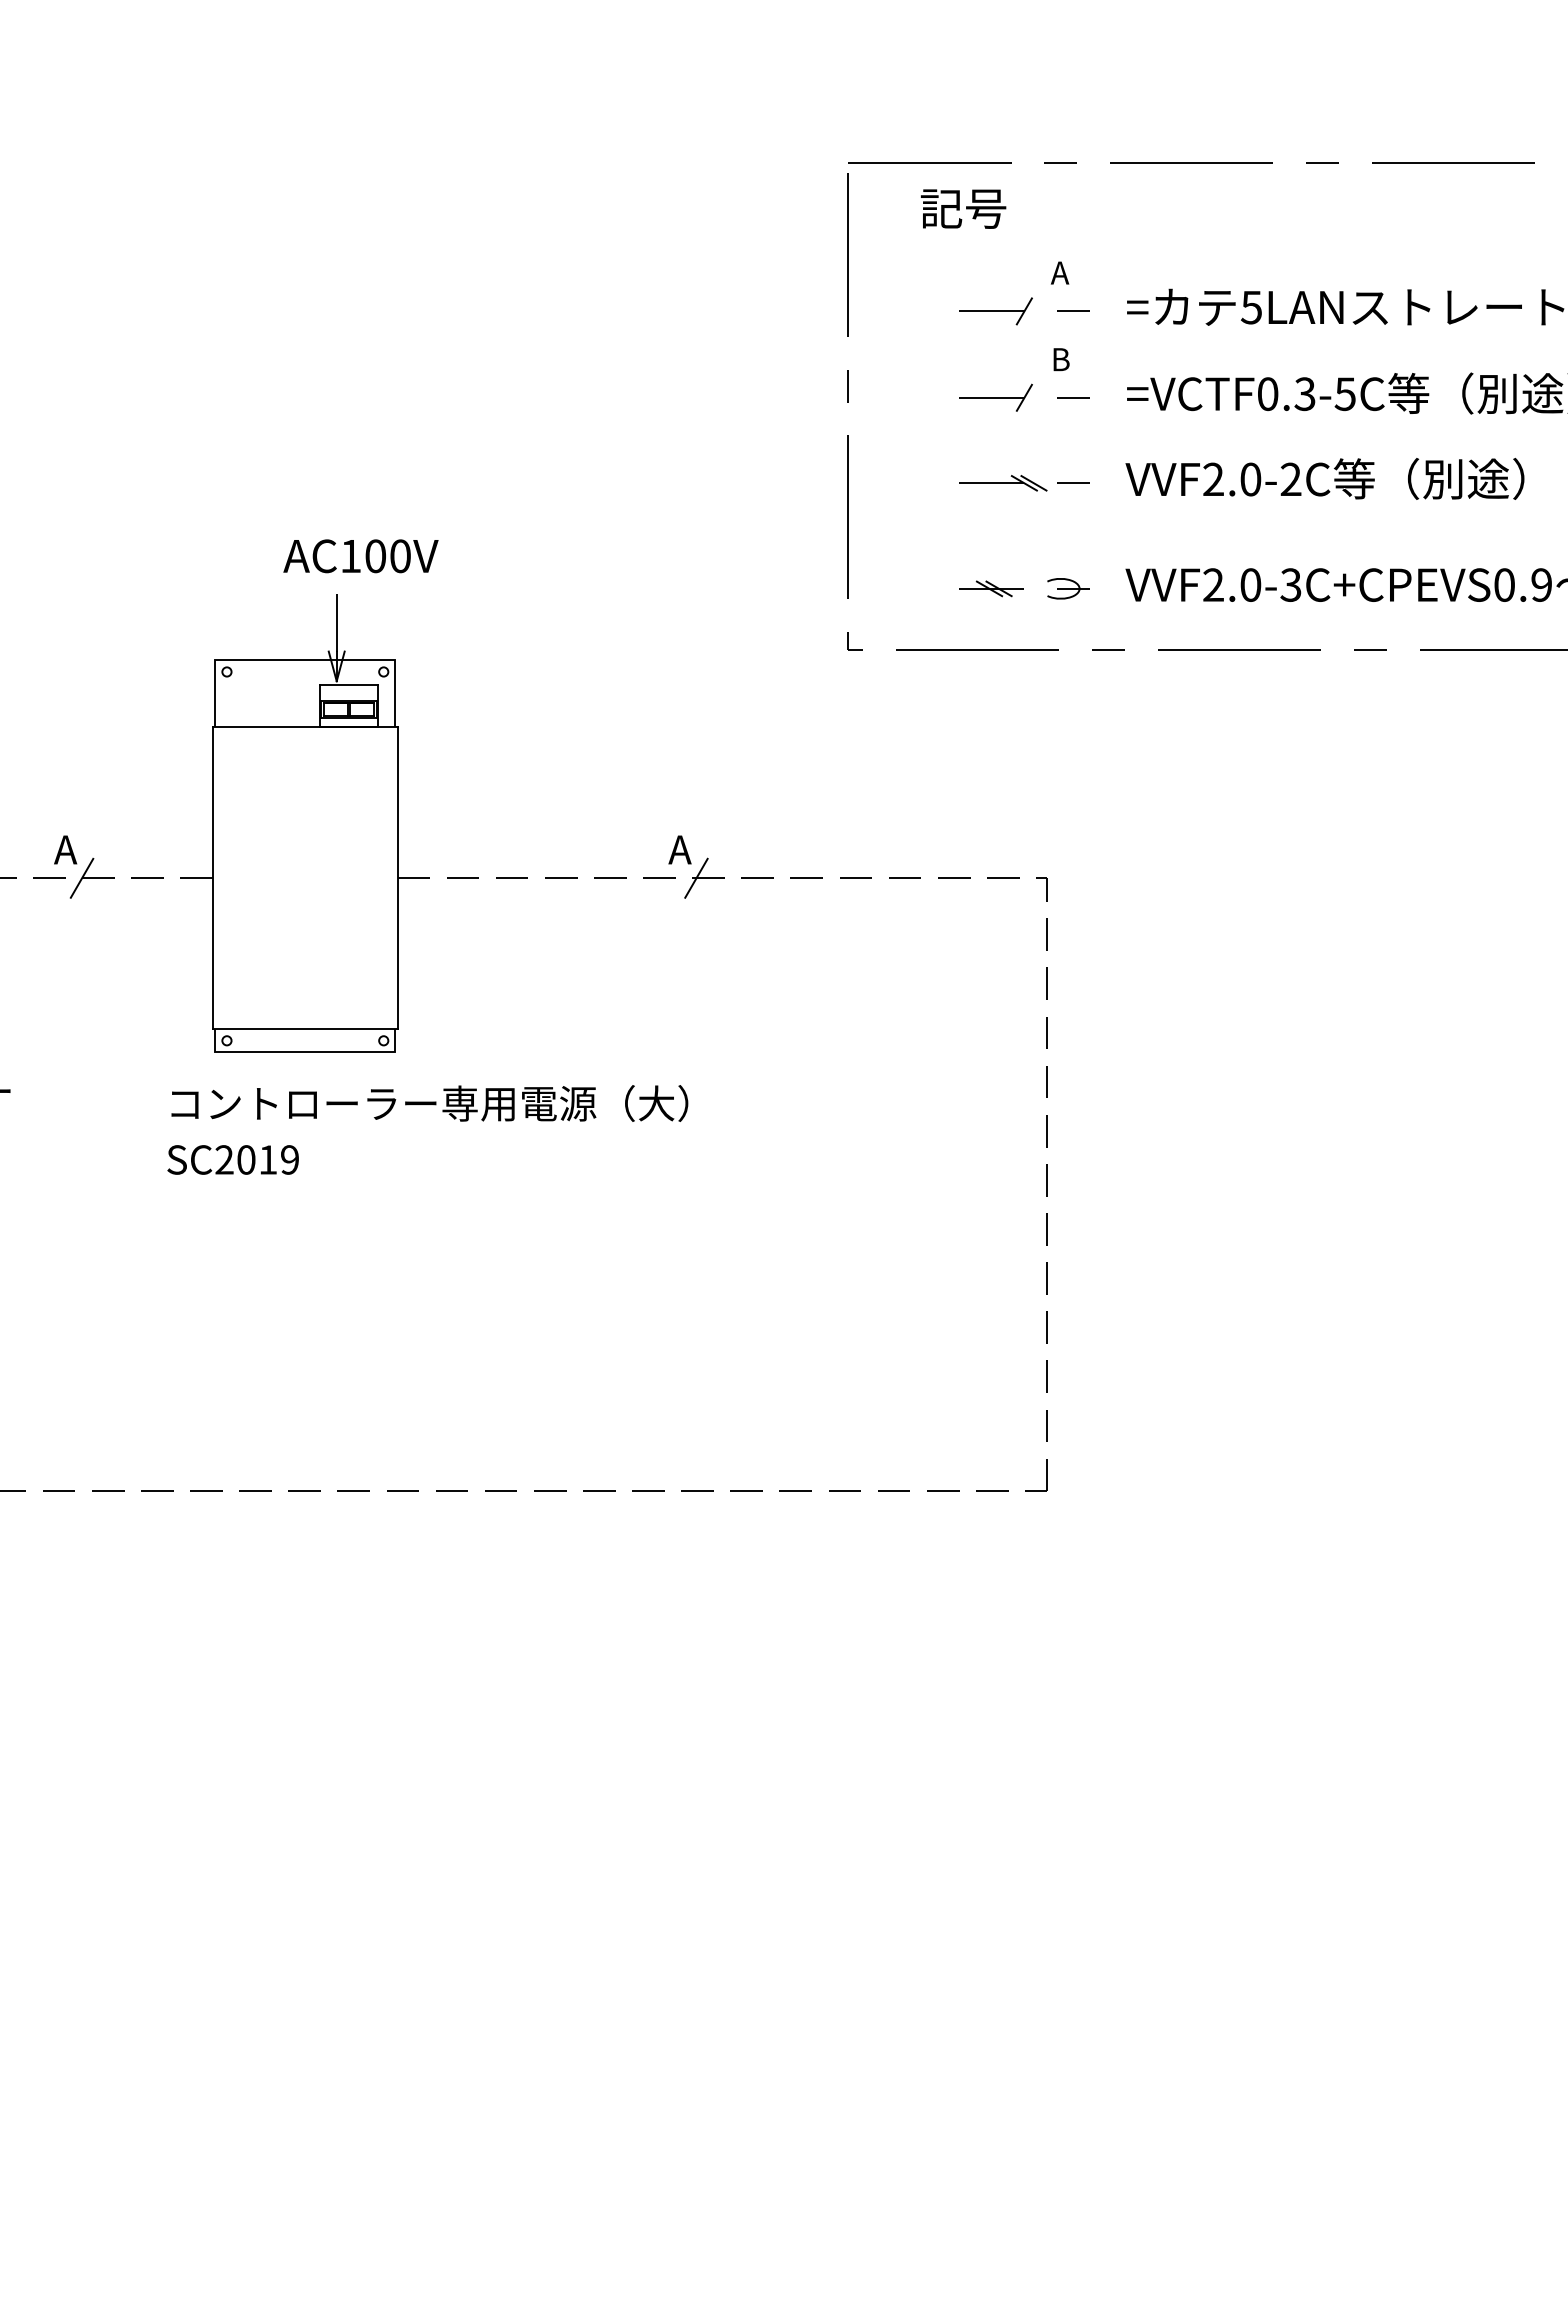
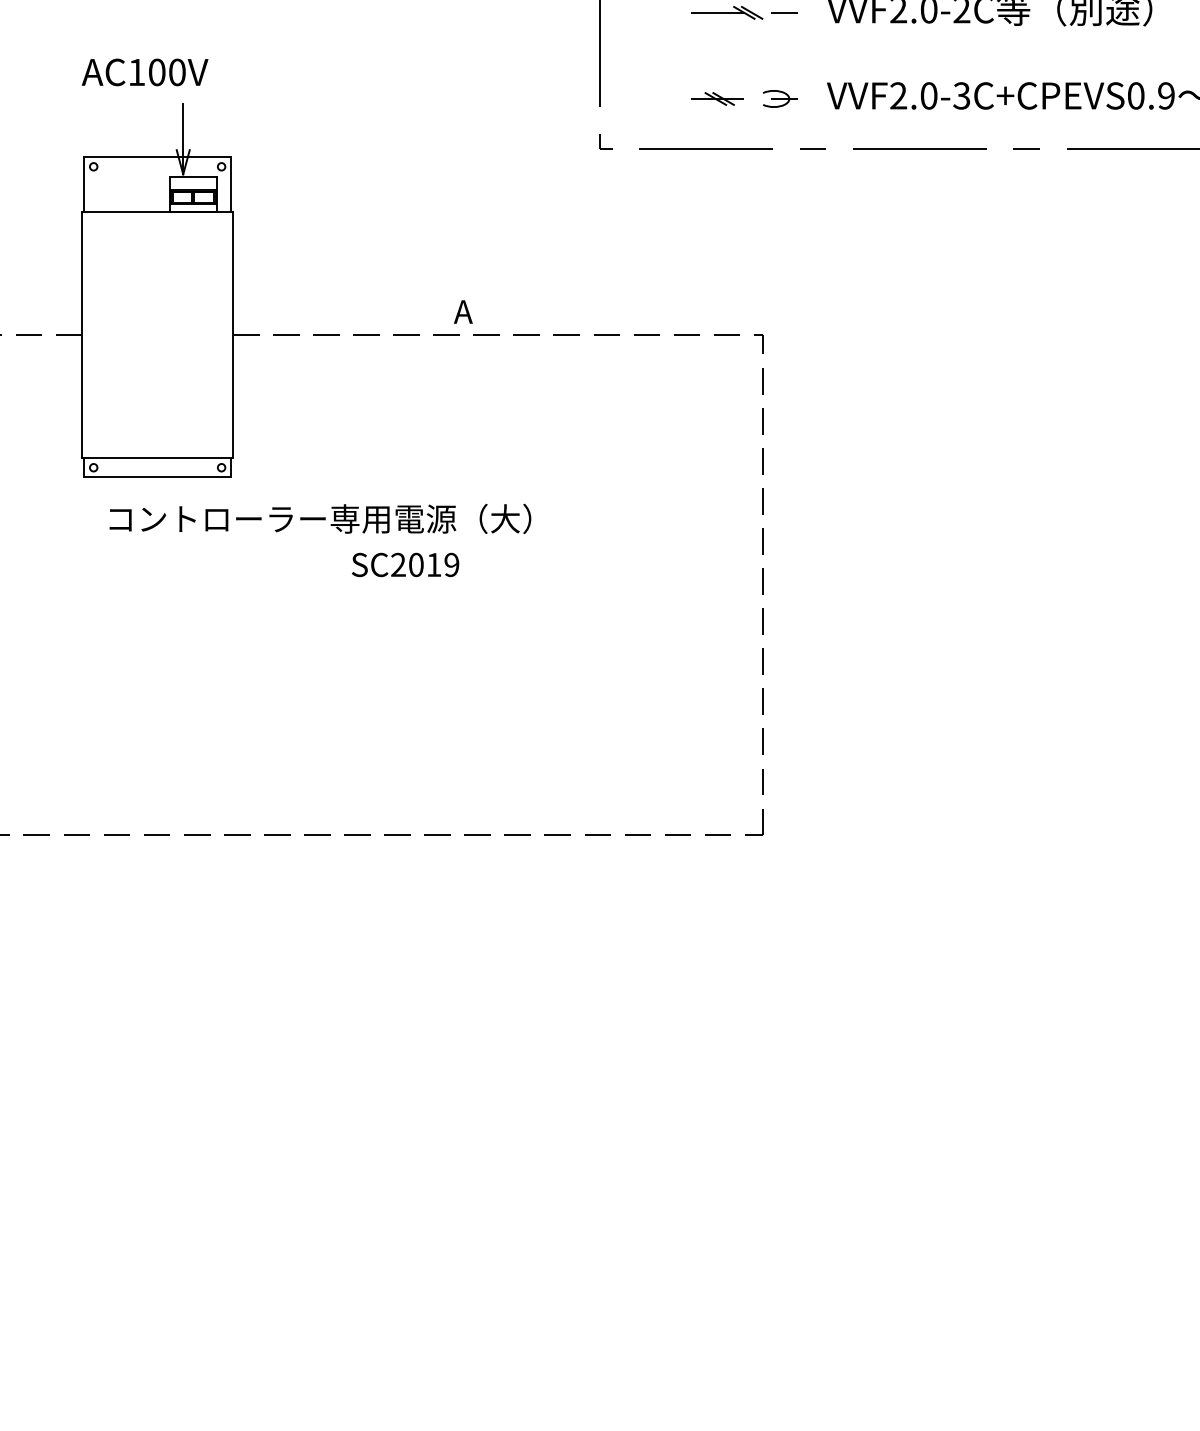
text: (360, 556) -> (144, 72), moved
line: (696, 877) -> (476, 334), removed
text: (429, 1103) -> (320, 518), moved
text: (232, 1159) -> (404, 564), moved

